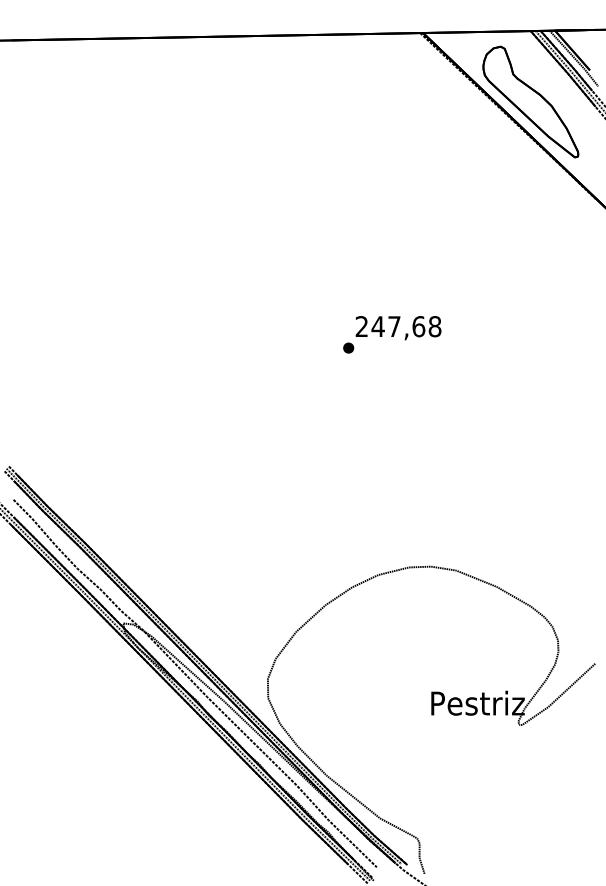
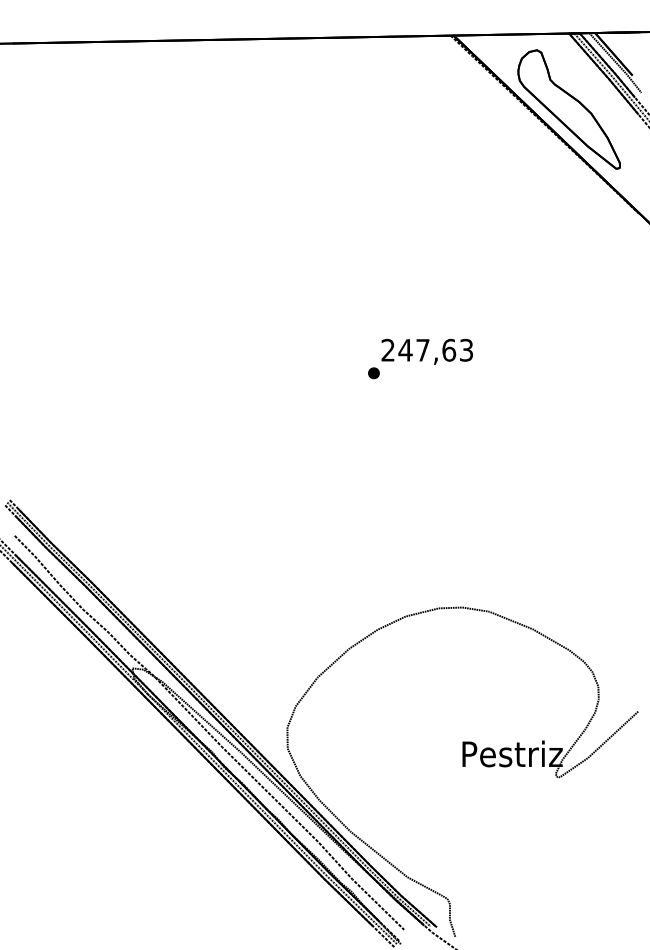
text: (435, 326) -> (466, 350), 247,68 -> 247,63

